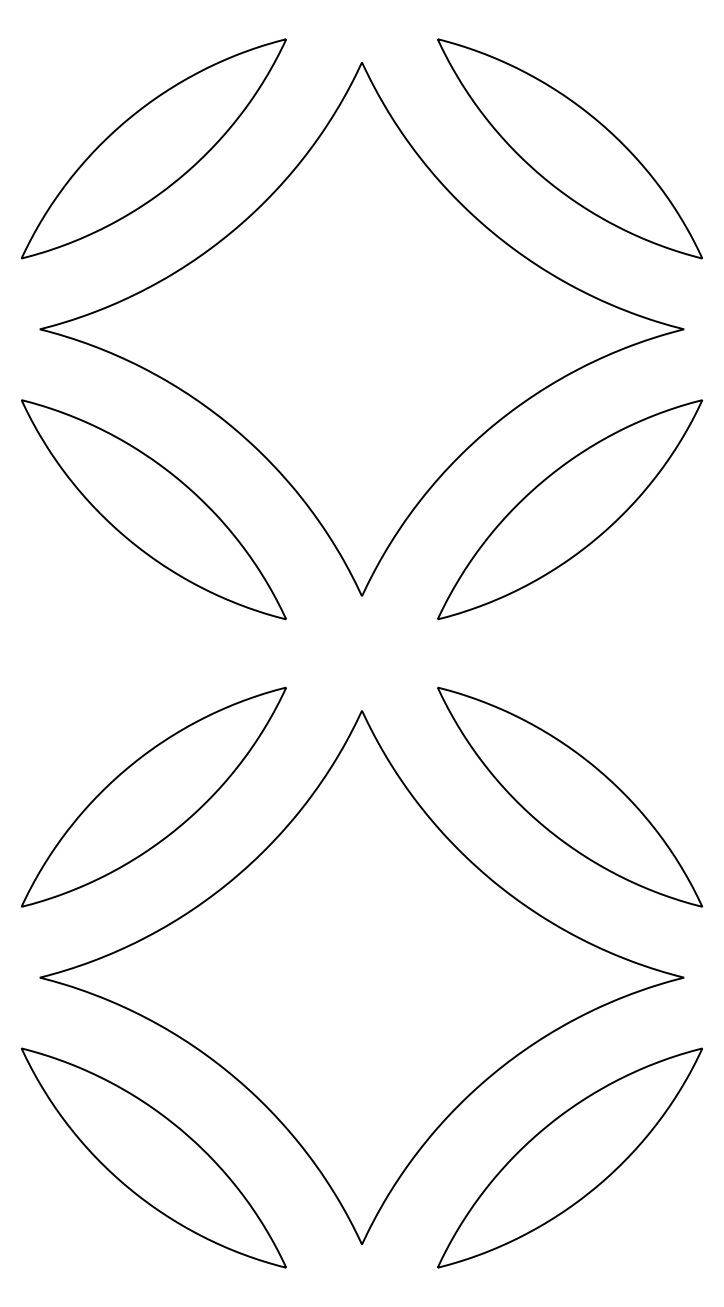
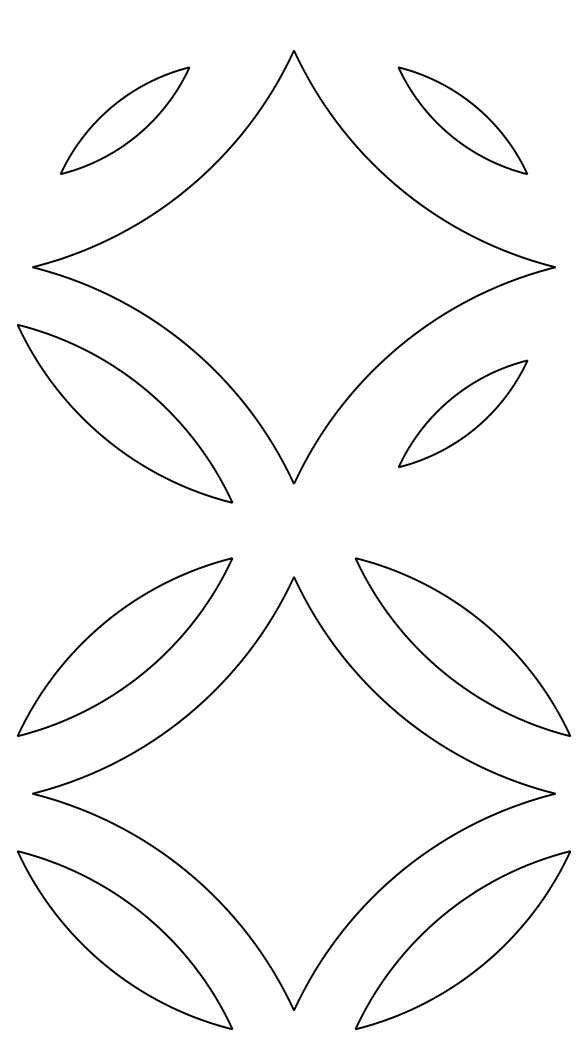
part: (153, 148) -> (124, 120), size x0.6
part: (569, 148) -> (462, 120), size x0.6
part: (570, 509) -> (463, 413), size x0.6

